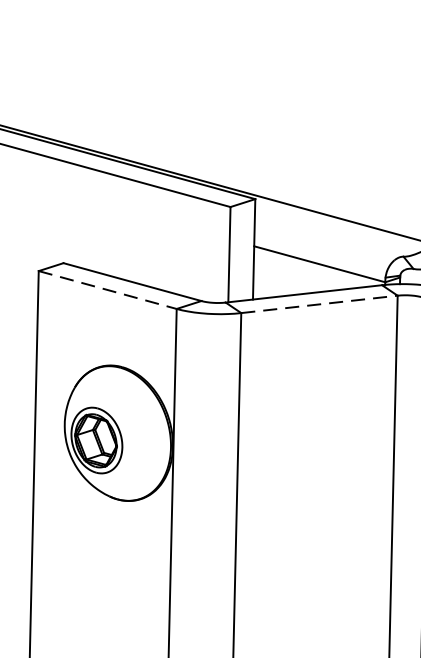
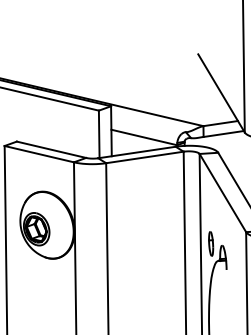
line: (108, 290) -> (39, 154), dashed -> solid
line: (320, 304) -> (145, 157), dashed -> solid

